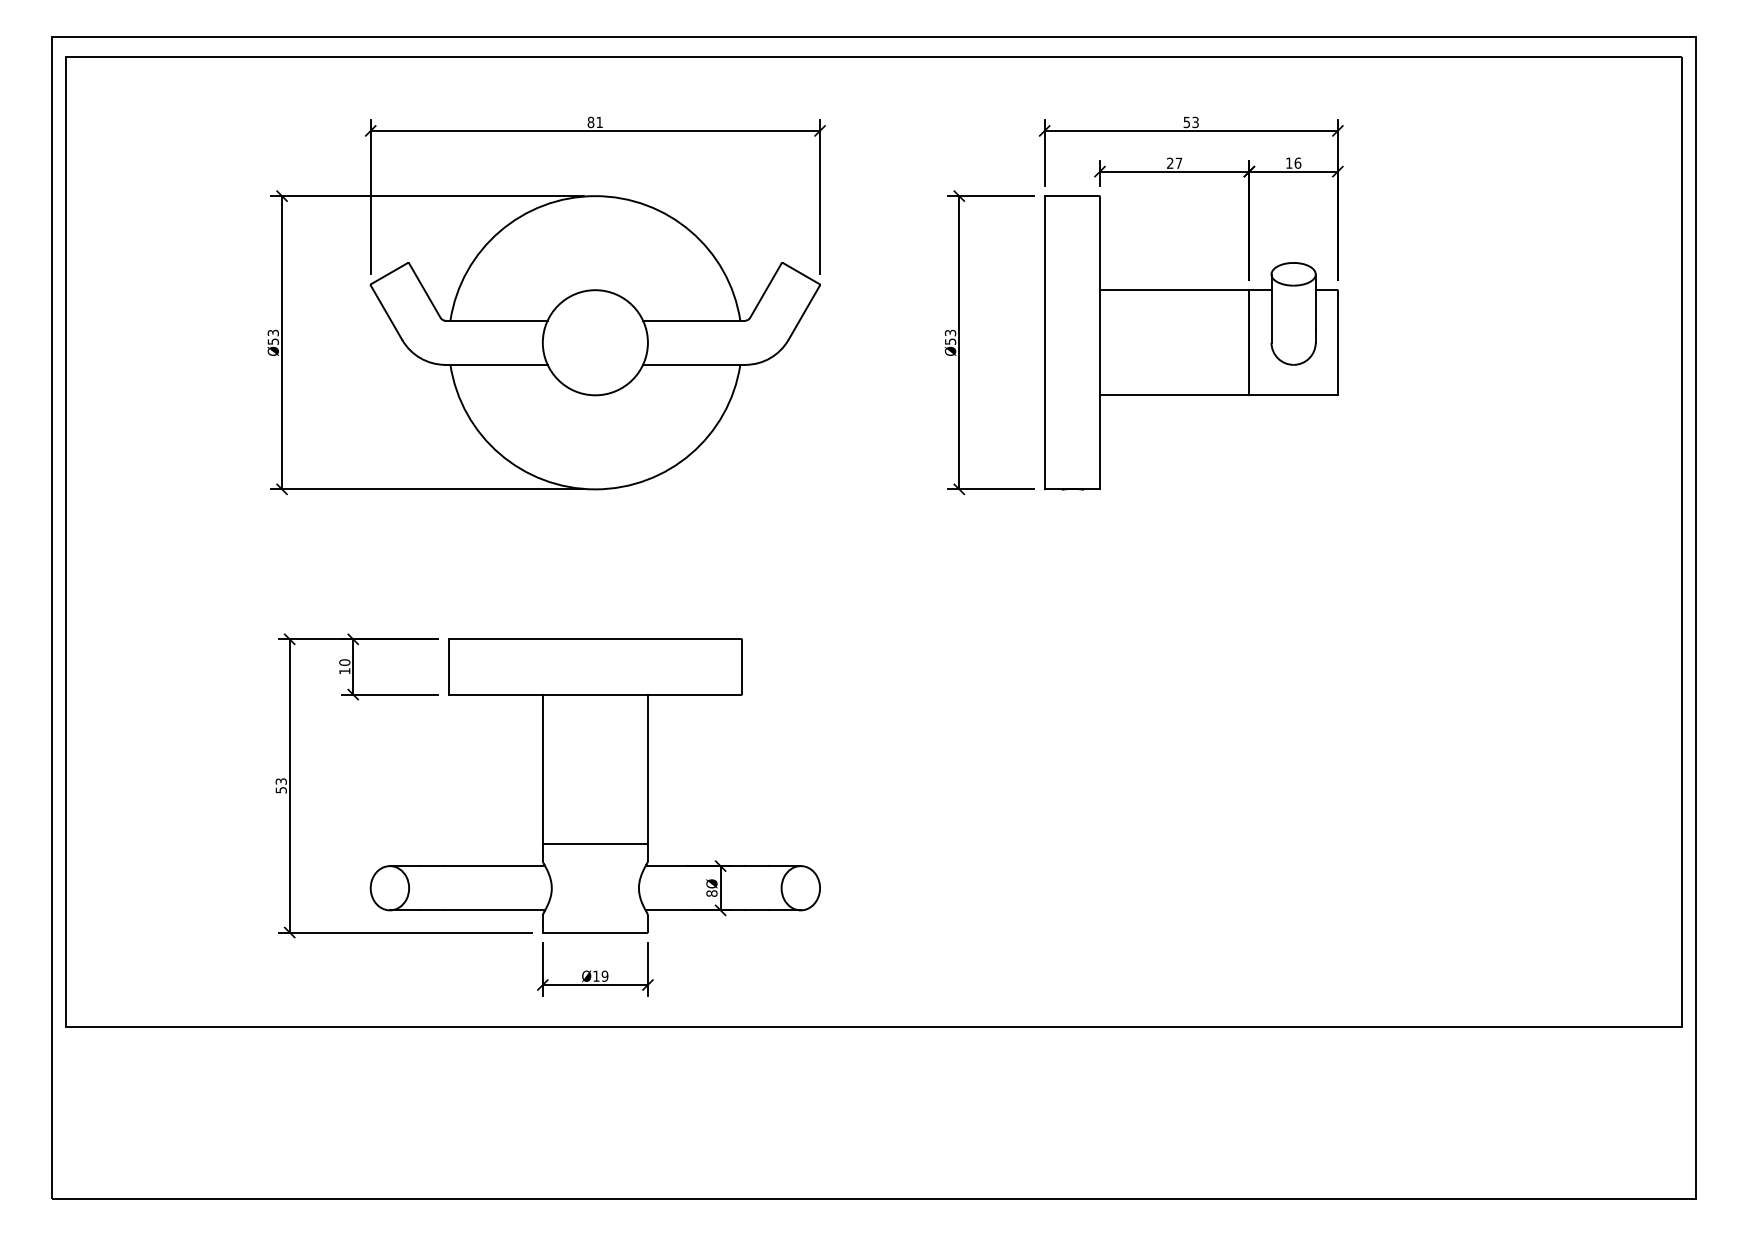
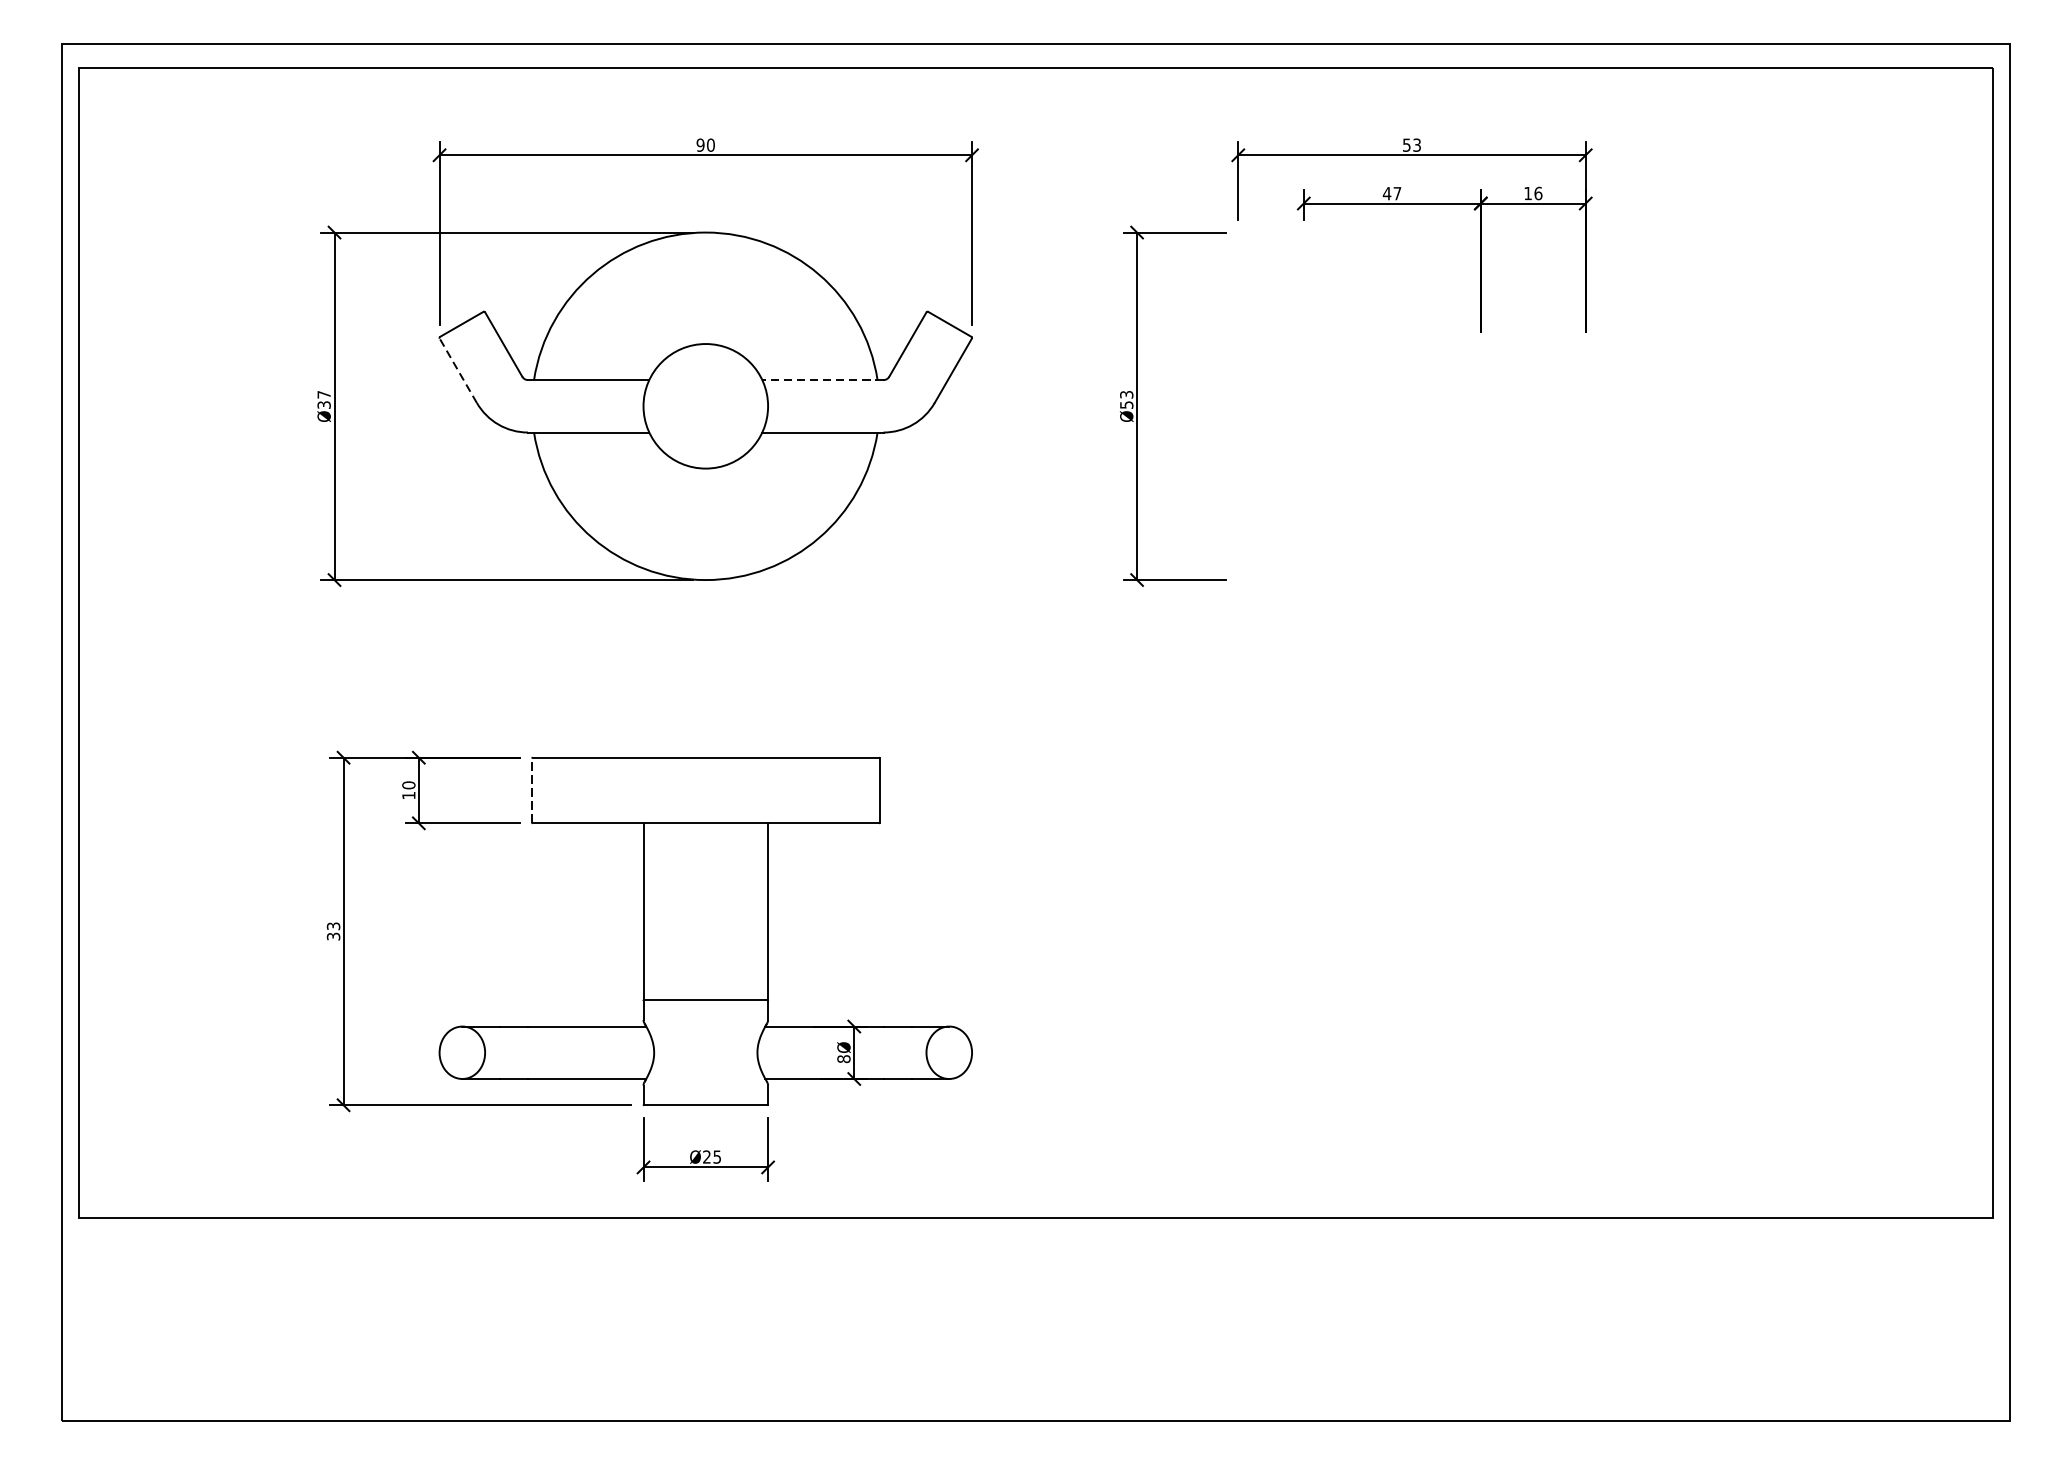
text: (595, 122) -> (705, 145), 81 -> 90
text: (1169, 162) -> (1386, 192), 27 -> 47
line: (386, 312) -> (458, 370), solid -> dashed
line: (693, 320) -> (822, 379), solid -> dashed
text: (272, 336) -> (323, 398), Ø53 -> Ø37
part: (1191, 342) -> (1412, 406), removed
line: (448, 666) -> (531, 789), solid -> dashed
text: (280, 790) -> (332, 936), 53 -> 33
text: (600, 975) -> (711, 1156), Ø19 -> Ø25

